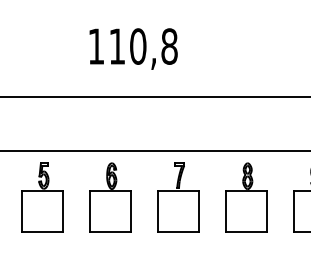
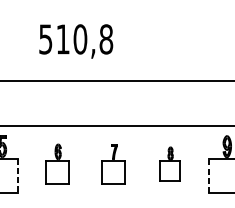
text: (95, 46) -> (45, 39), 110,8 -> 510,8
part: (110, 197) -> (57, 164), size x0.7
part: (178, 197) -> (113, 164), size x0.7
part: (246, 197) -> (170, 164), size x0.6
line: (293, 211) -> (208, 175), solid -> dashed
line: (62, 212) -> (17, 176), solid -> dashed

